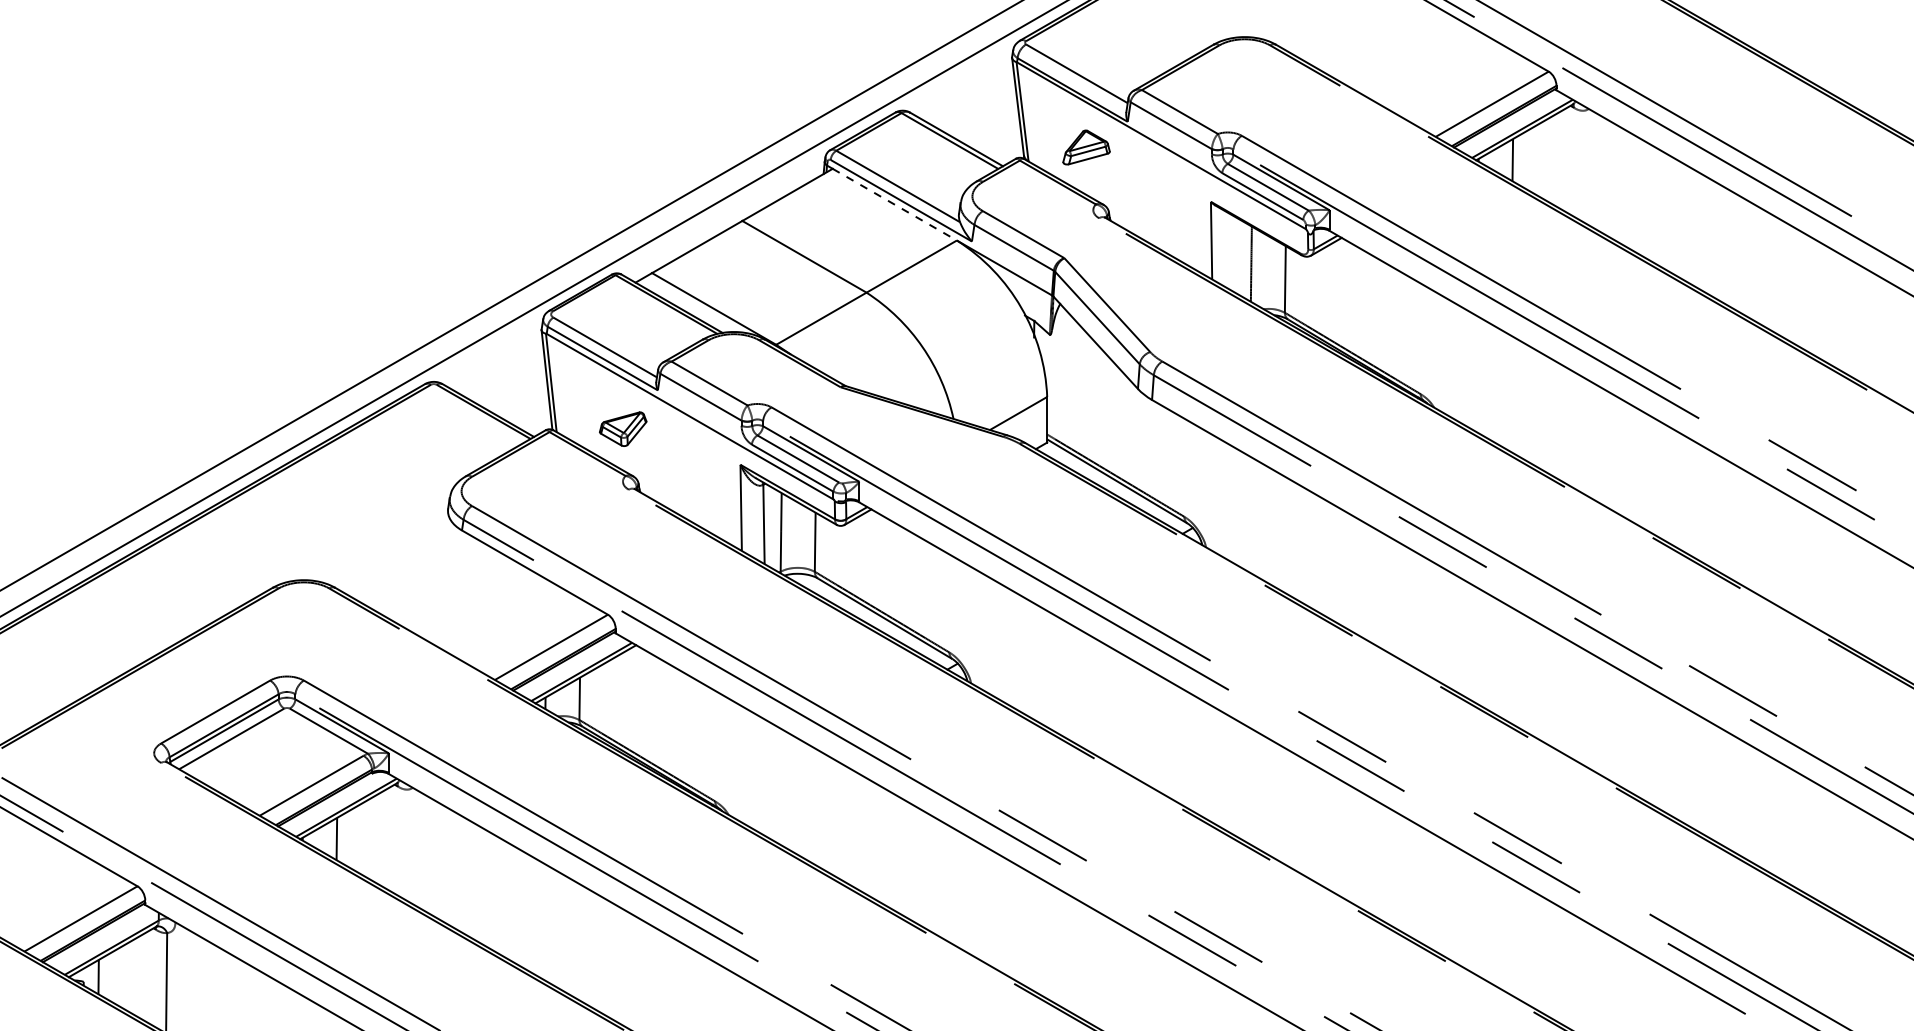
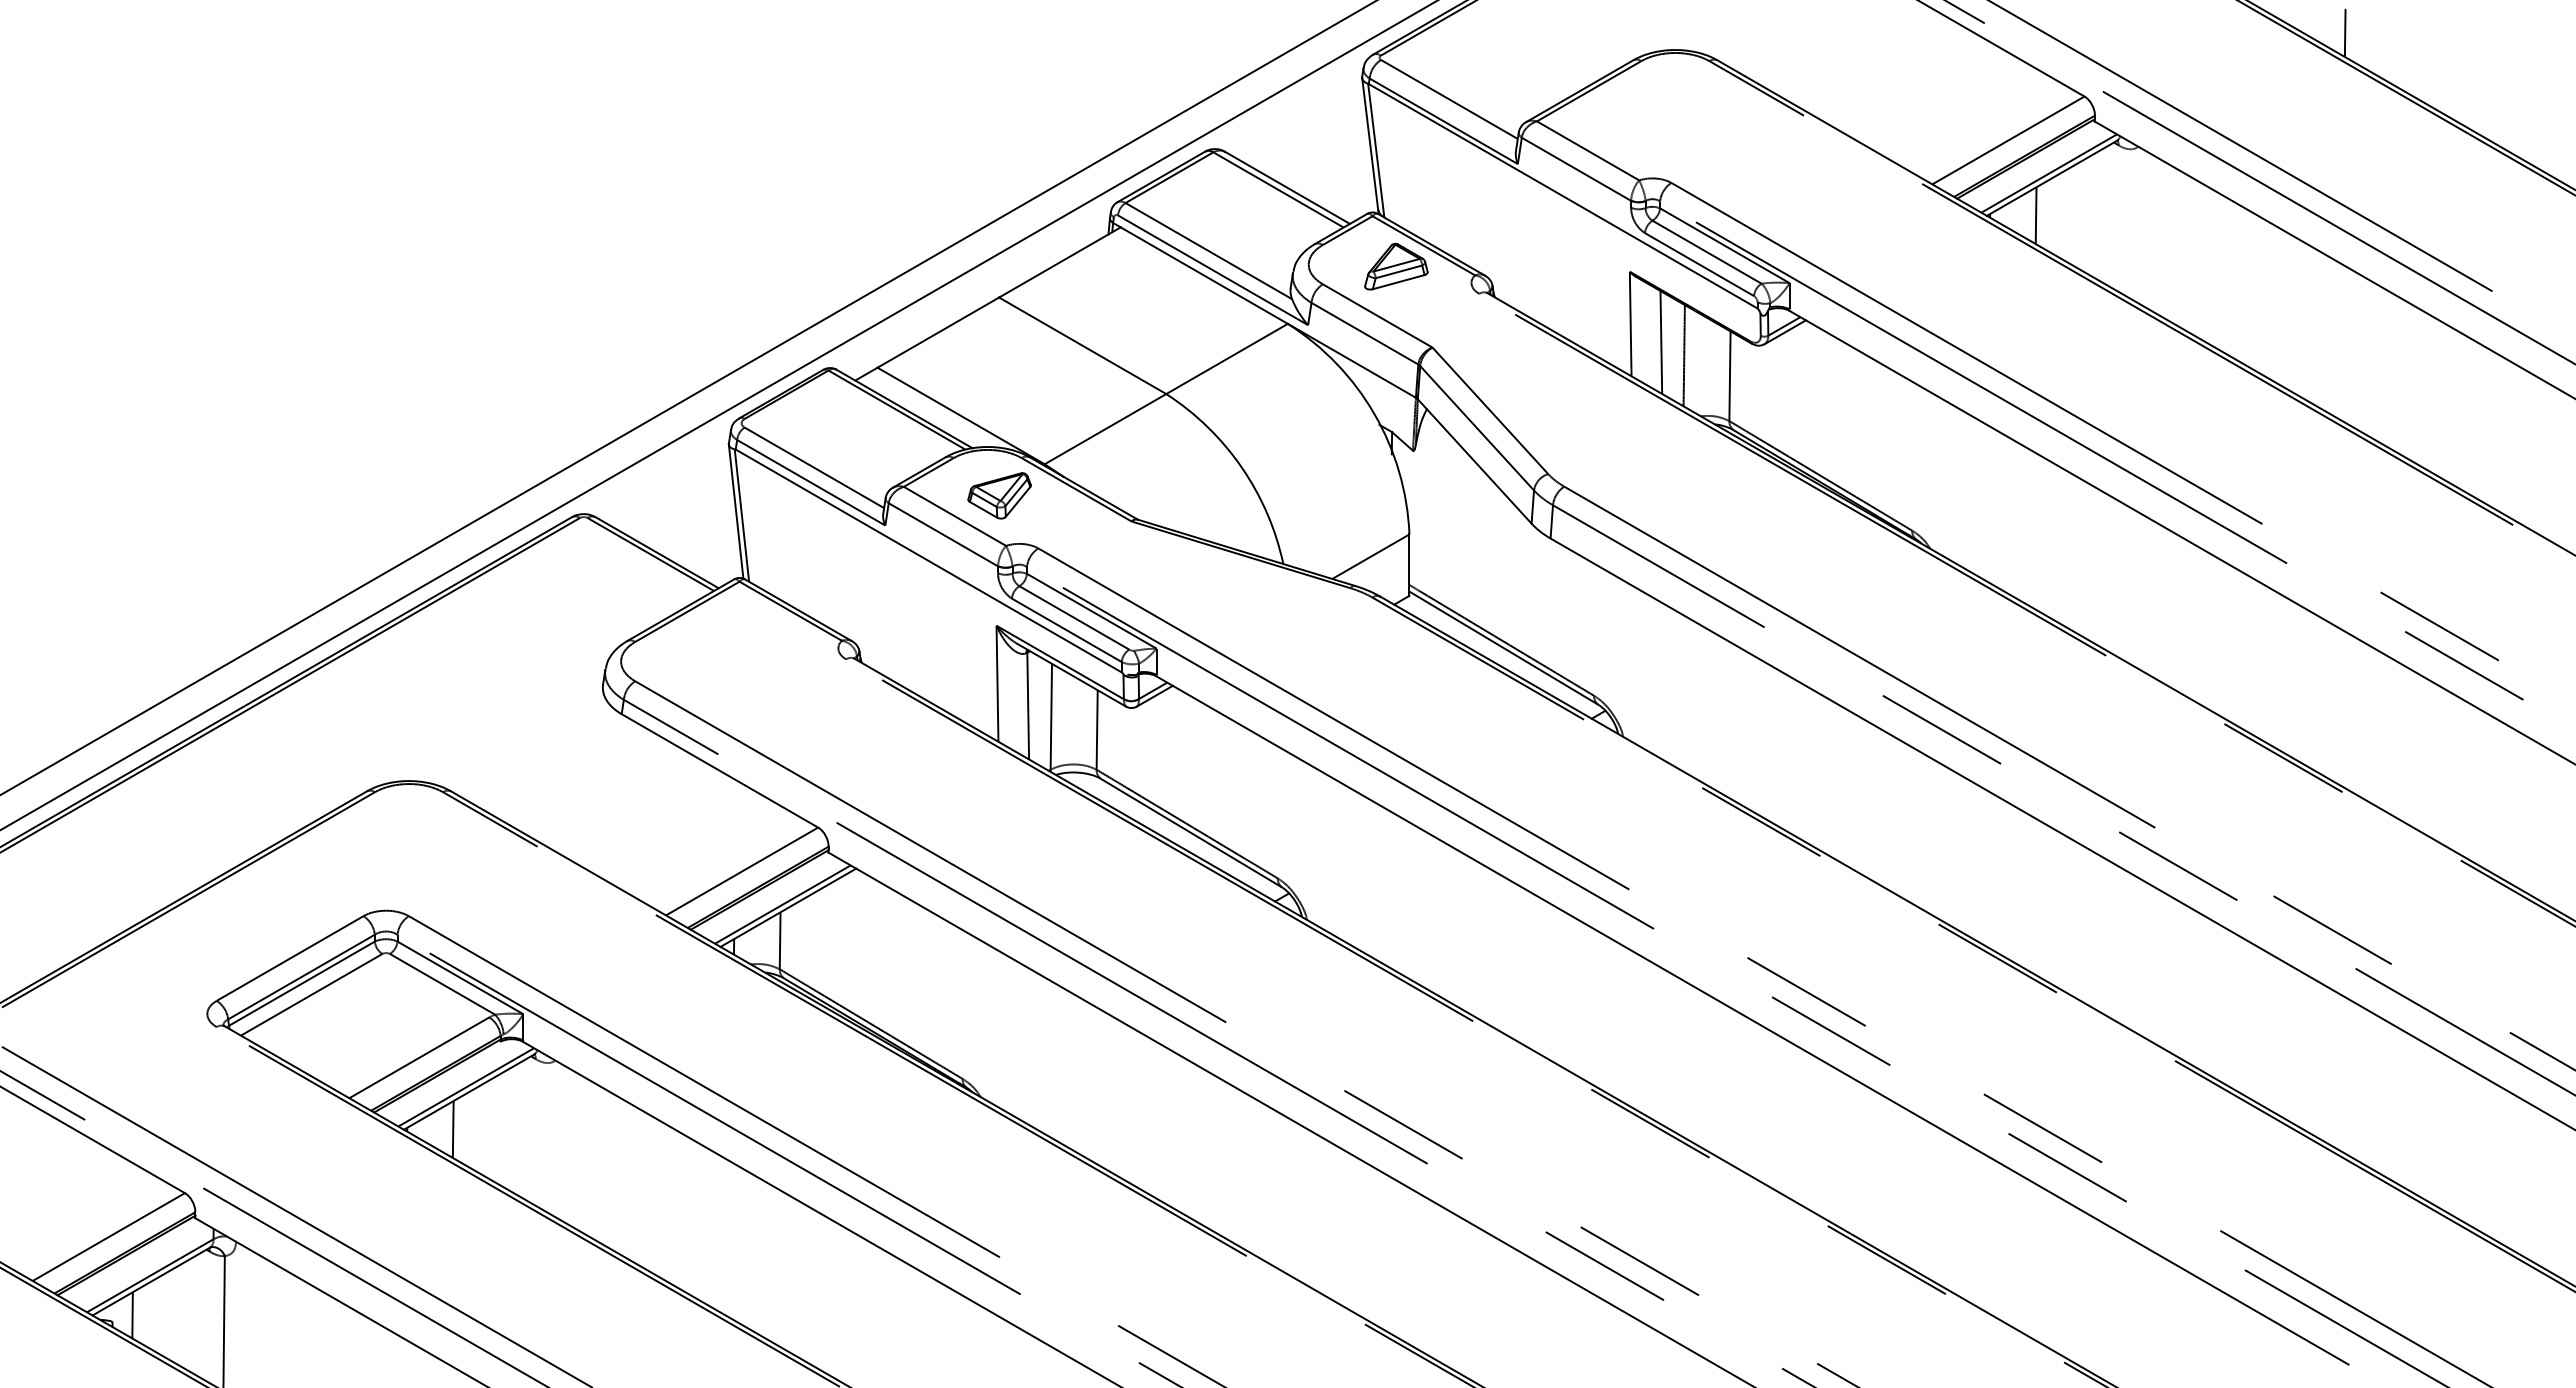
line: (1741, 24) -> (2344, 32), added
part: (1086, 147) -> (1396, 266), moved
line: (894, 204) -> (1204, 275), dashed -> solid
line: (1234, 253) -> (1661, 341), added
part: (623, 428) -> (999, 495), moved

